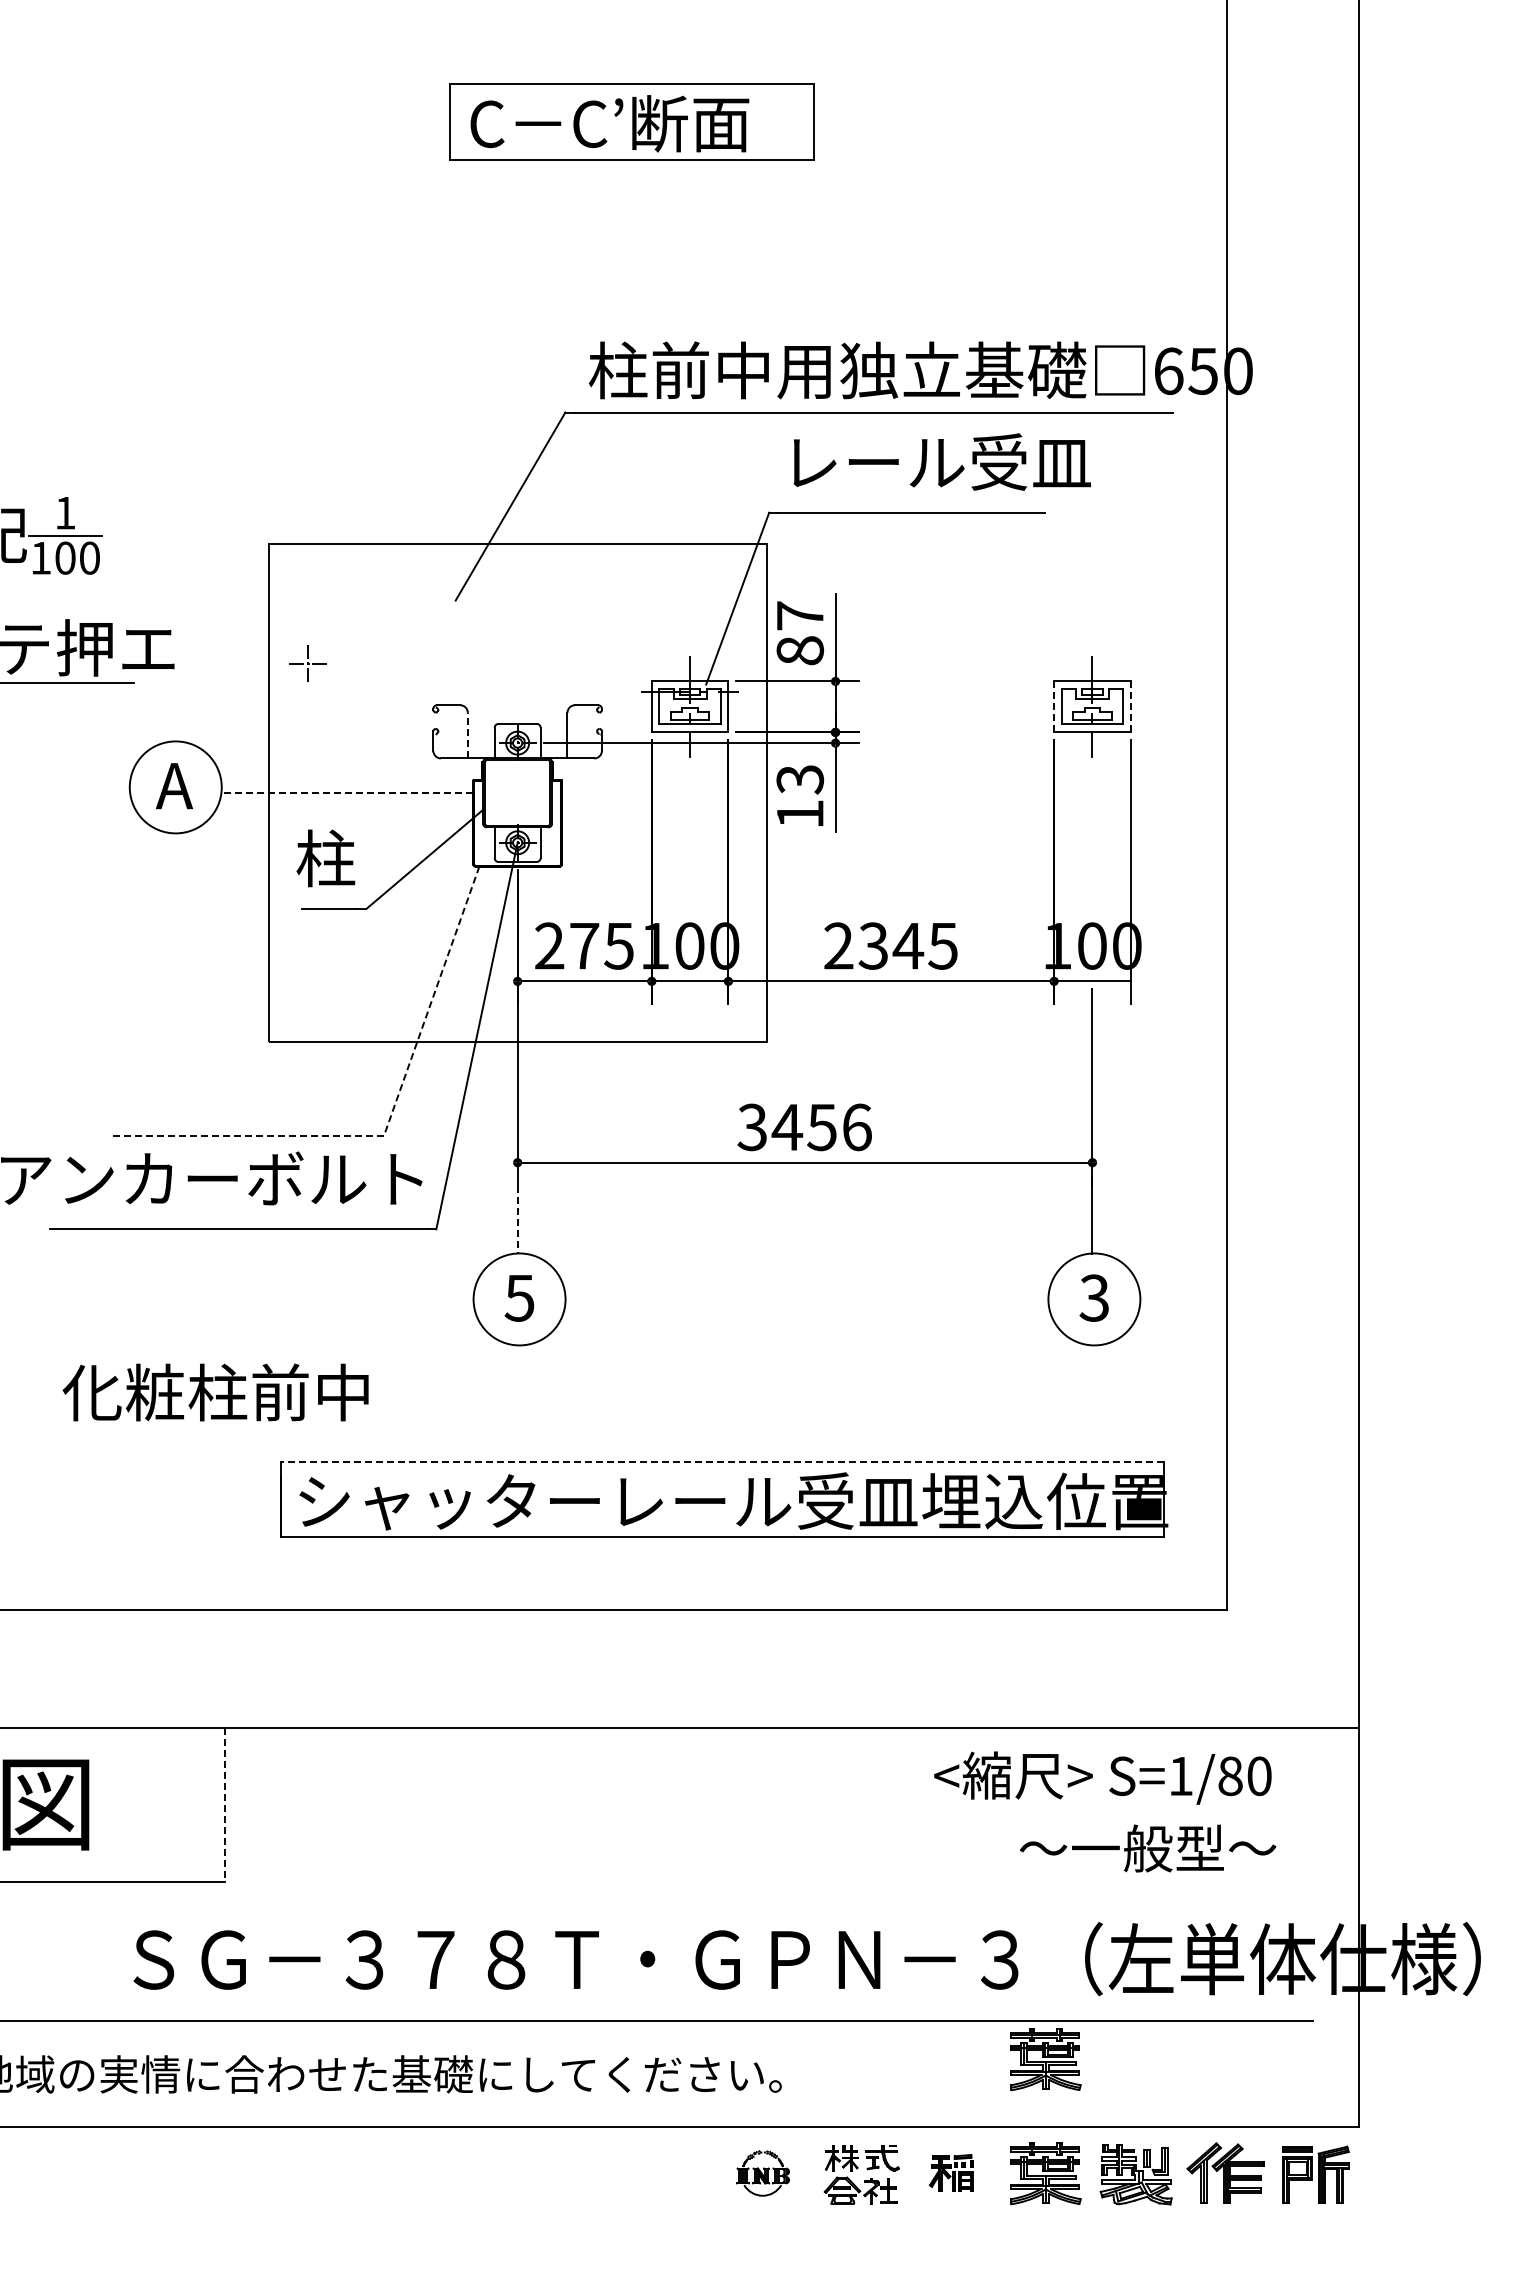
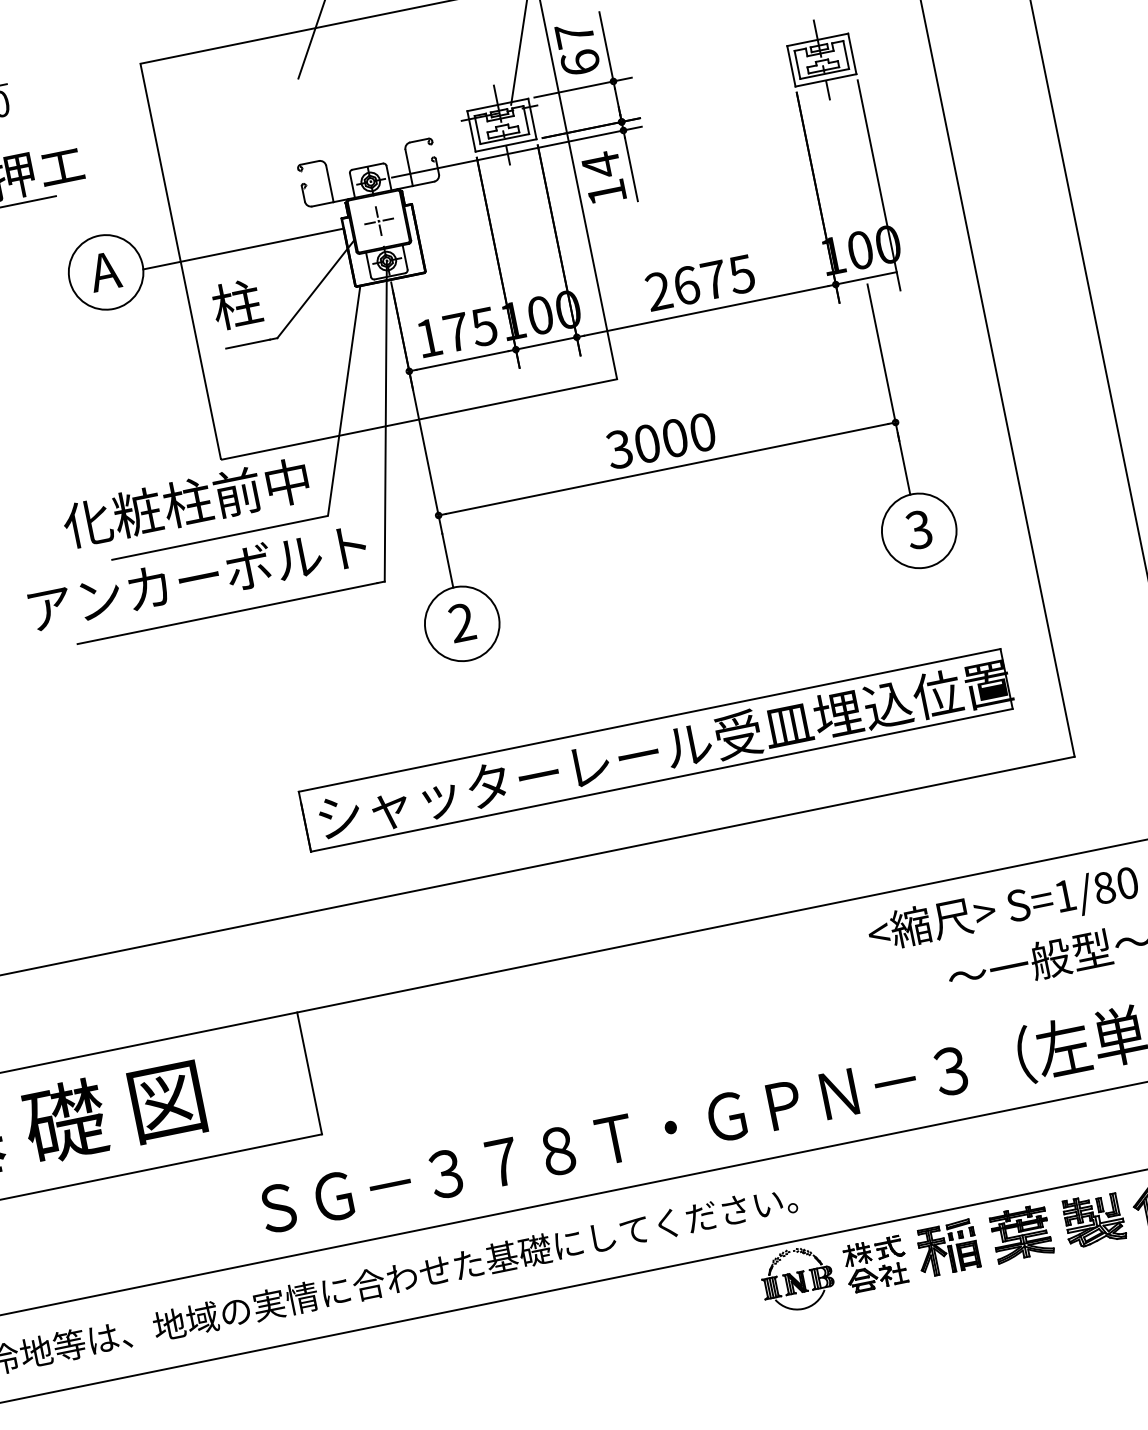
text: (799, 650) -> (579, 62), 87 -> 67
part: (307, 663) -> (378, 221), moved
line: (1130, 706) -> (852, 53), dashed -> solid
line: (1054, 707) -> (791, 66), dashed -> solid
line: (467, 735) -> (329, 183), dashed -> solid
text: (800, 779) -> (601, 165), 13 -> 14
line: (347, 792) -> (243, 248), dashed -> solid
text: (549, 945) -> (428, 337), 275 -> 175
text: (891, 945) -> (700, 282), 2345 -> 2675
text: (821, 1127) -> (674, 438), 3456 -> 3000
line: (385, 1130) -> (328, 511), dashed -> solid
line: (517, 1219) -> (447, 560), dashed -> solid
text: (519, 1297) -> (461, 622), 5 -> 2
text: (215, 1392) -> (185, 502), moved
line: (721, 1462) -> (649, 720), dashed -> solid
line: (224, 1804) -> (309, 1073), dashed -> solid
part: (1045, 2059) -> (1003, 1143), removed
part: (951, 2172) -> (946, 1248), size x1.67
part: (762, 2173) -> (796, 1279), size x1.67

